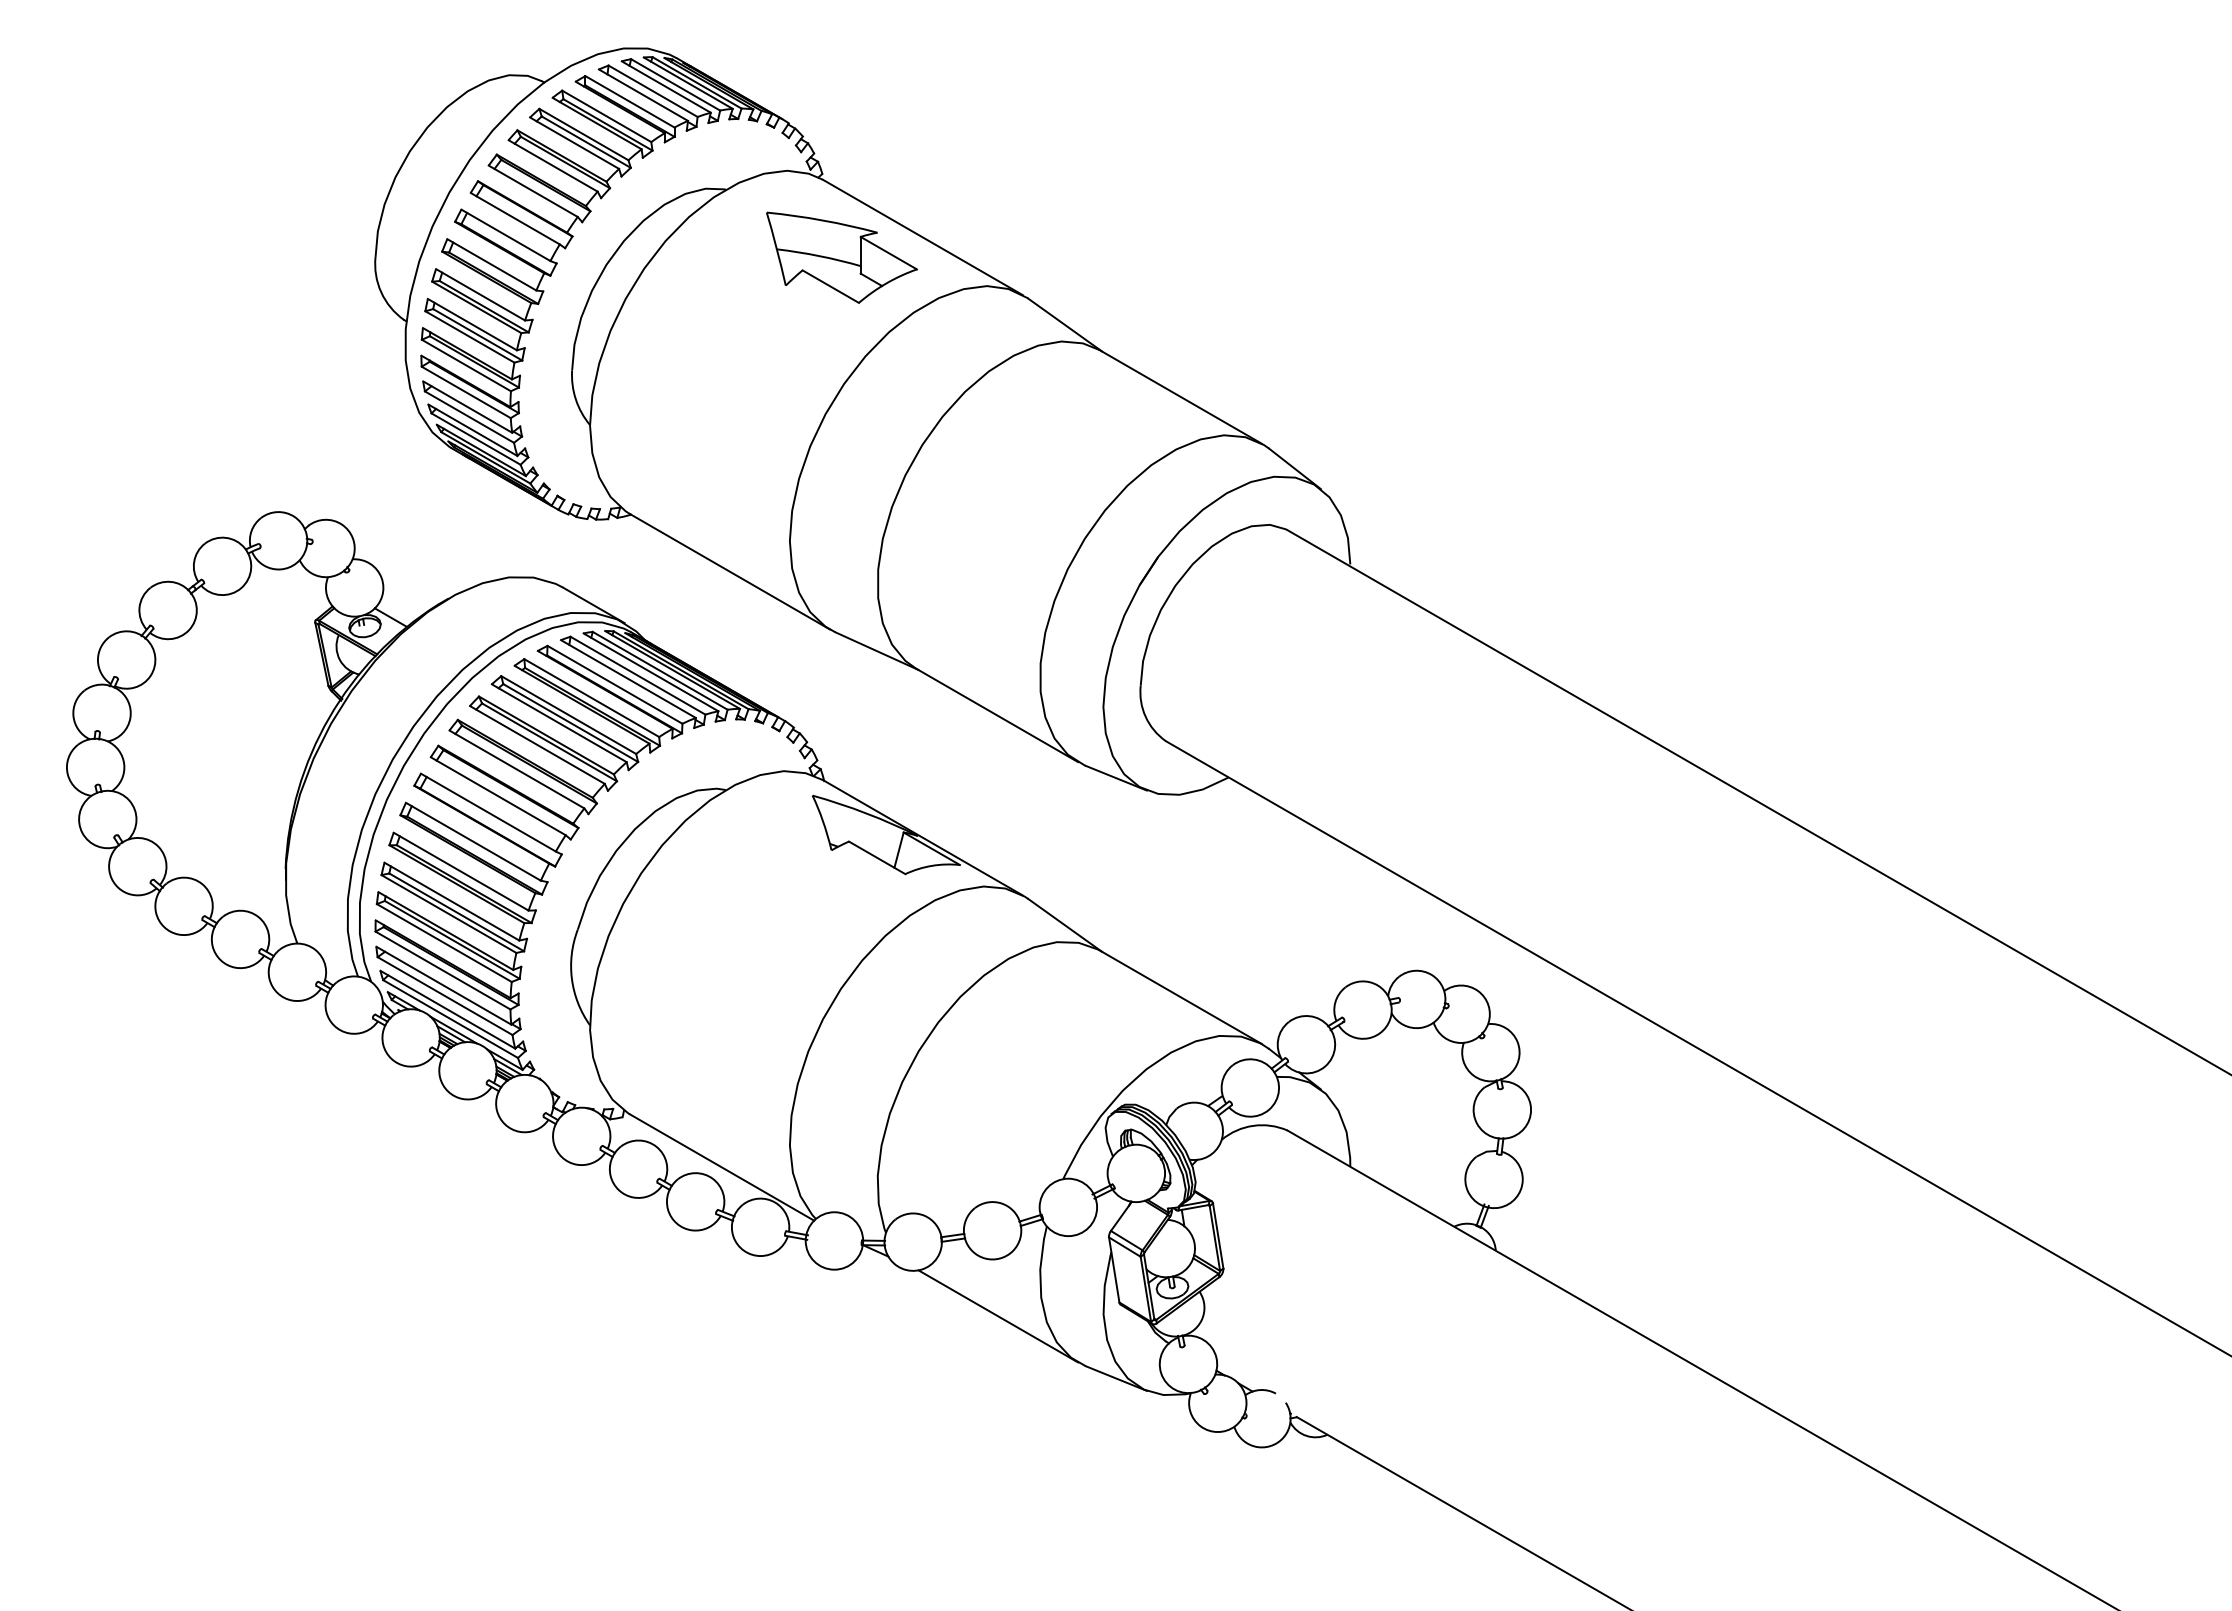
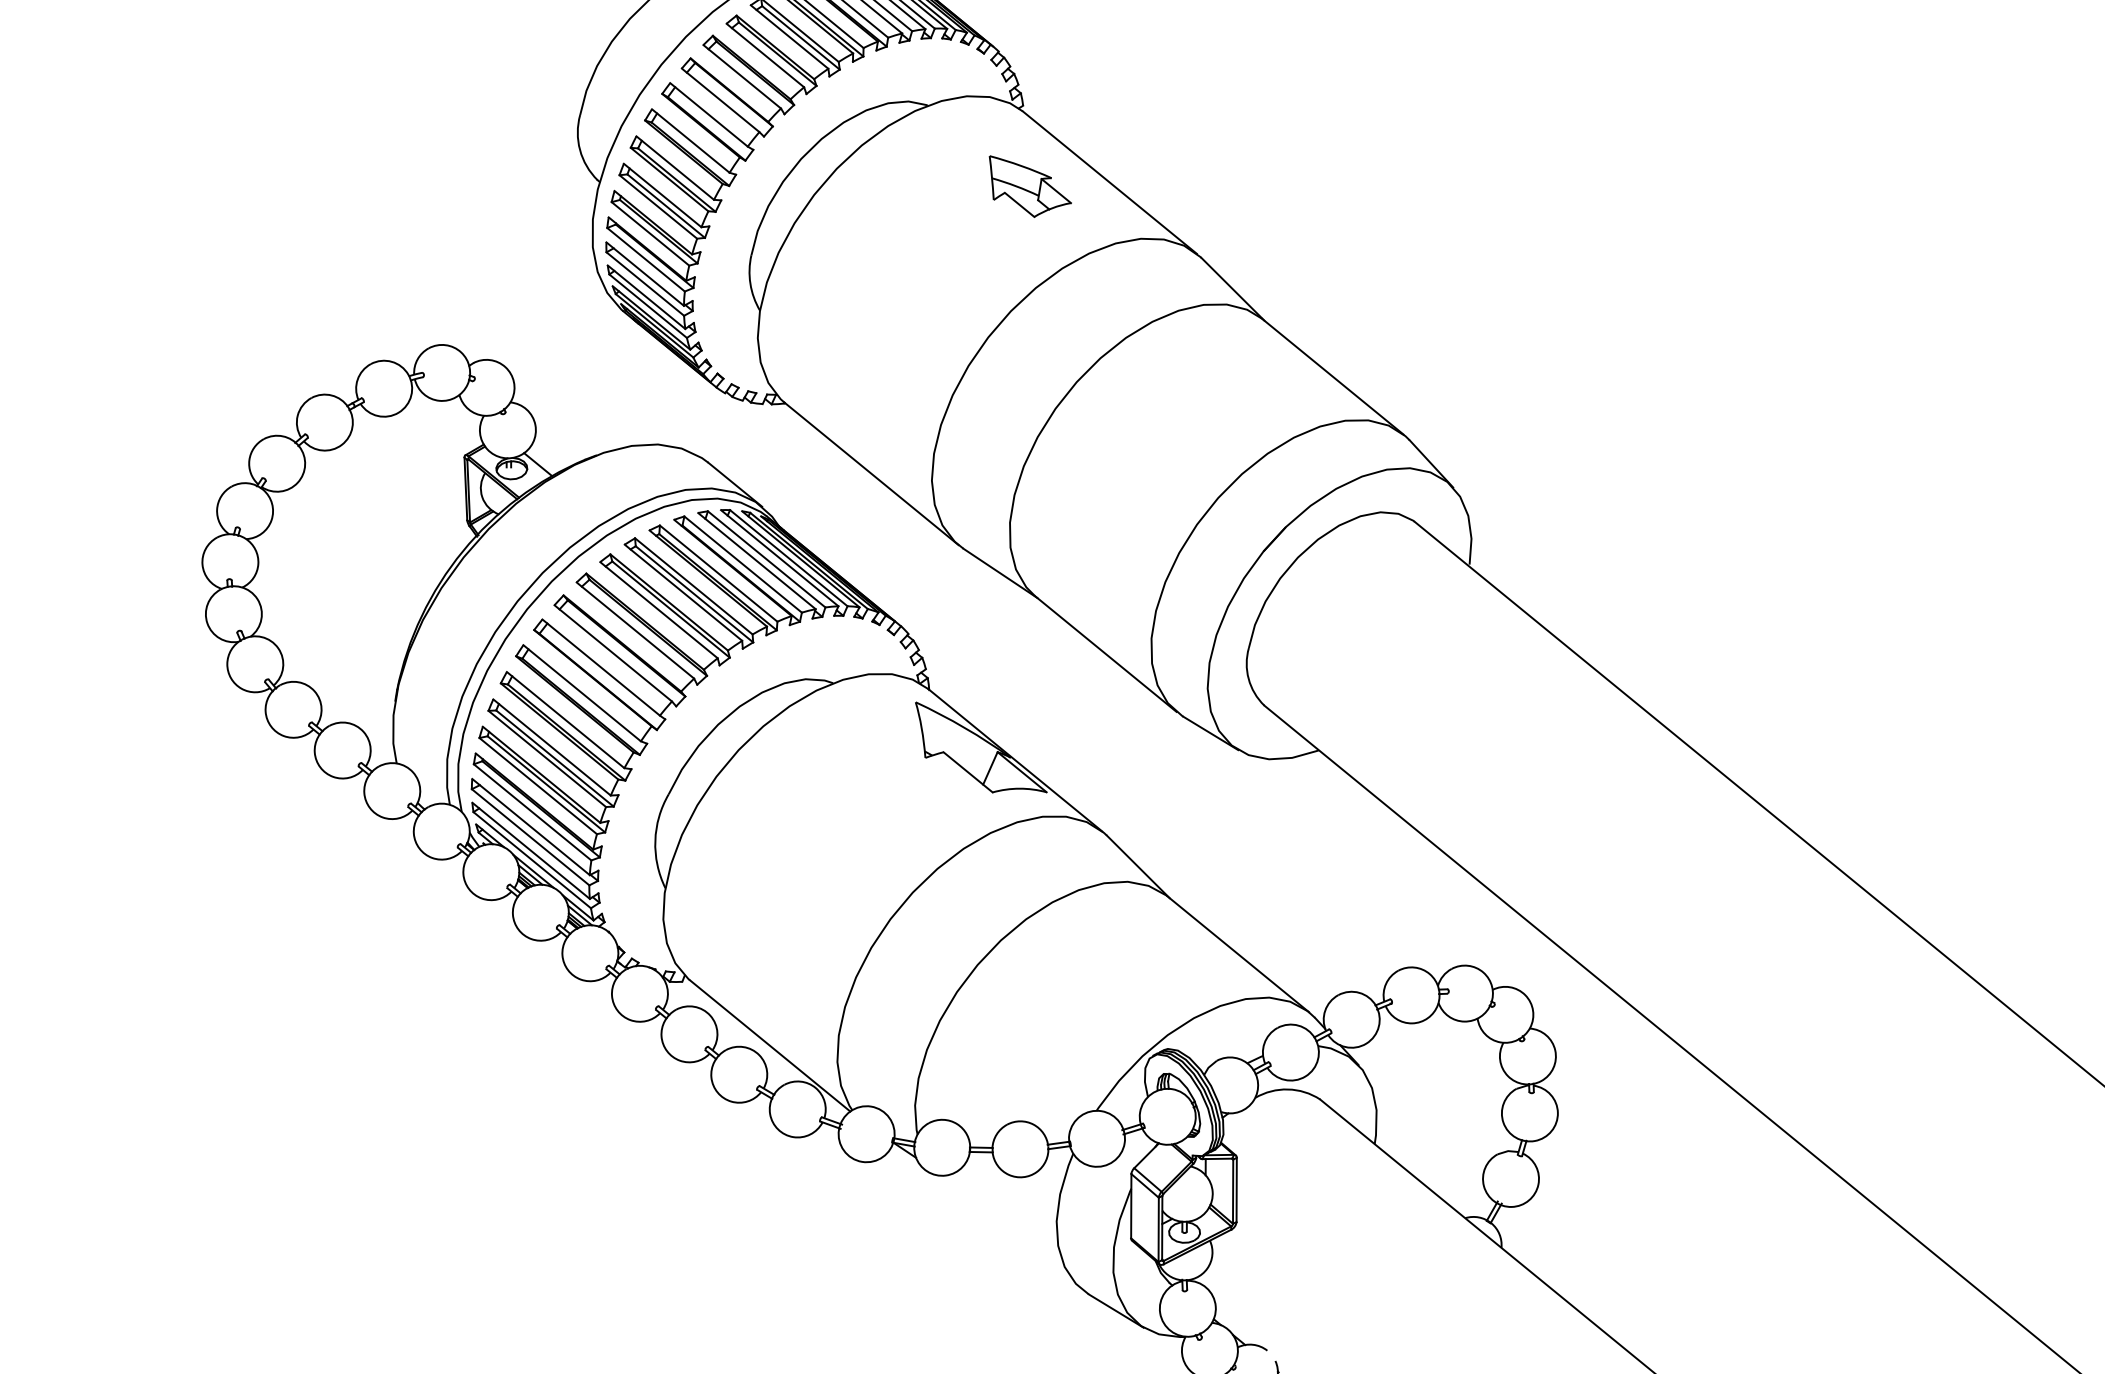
part: (841, 257) -> (1028, 189), size x0.6
line: (998, 1316) -> (1012, 1232), removed

